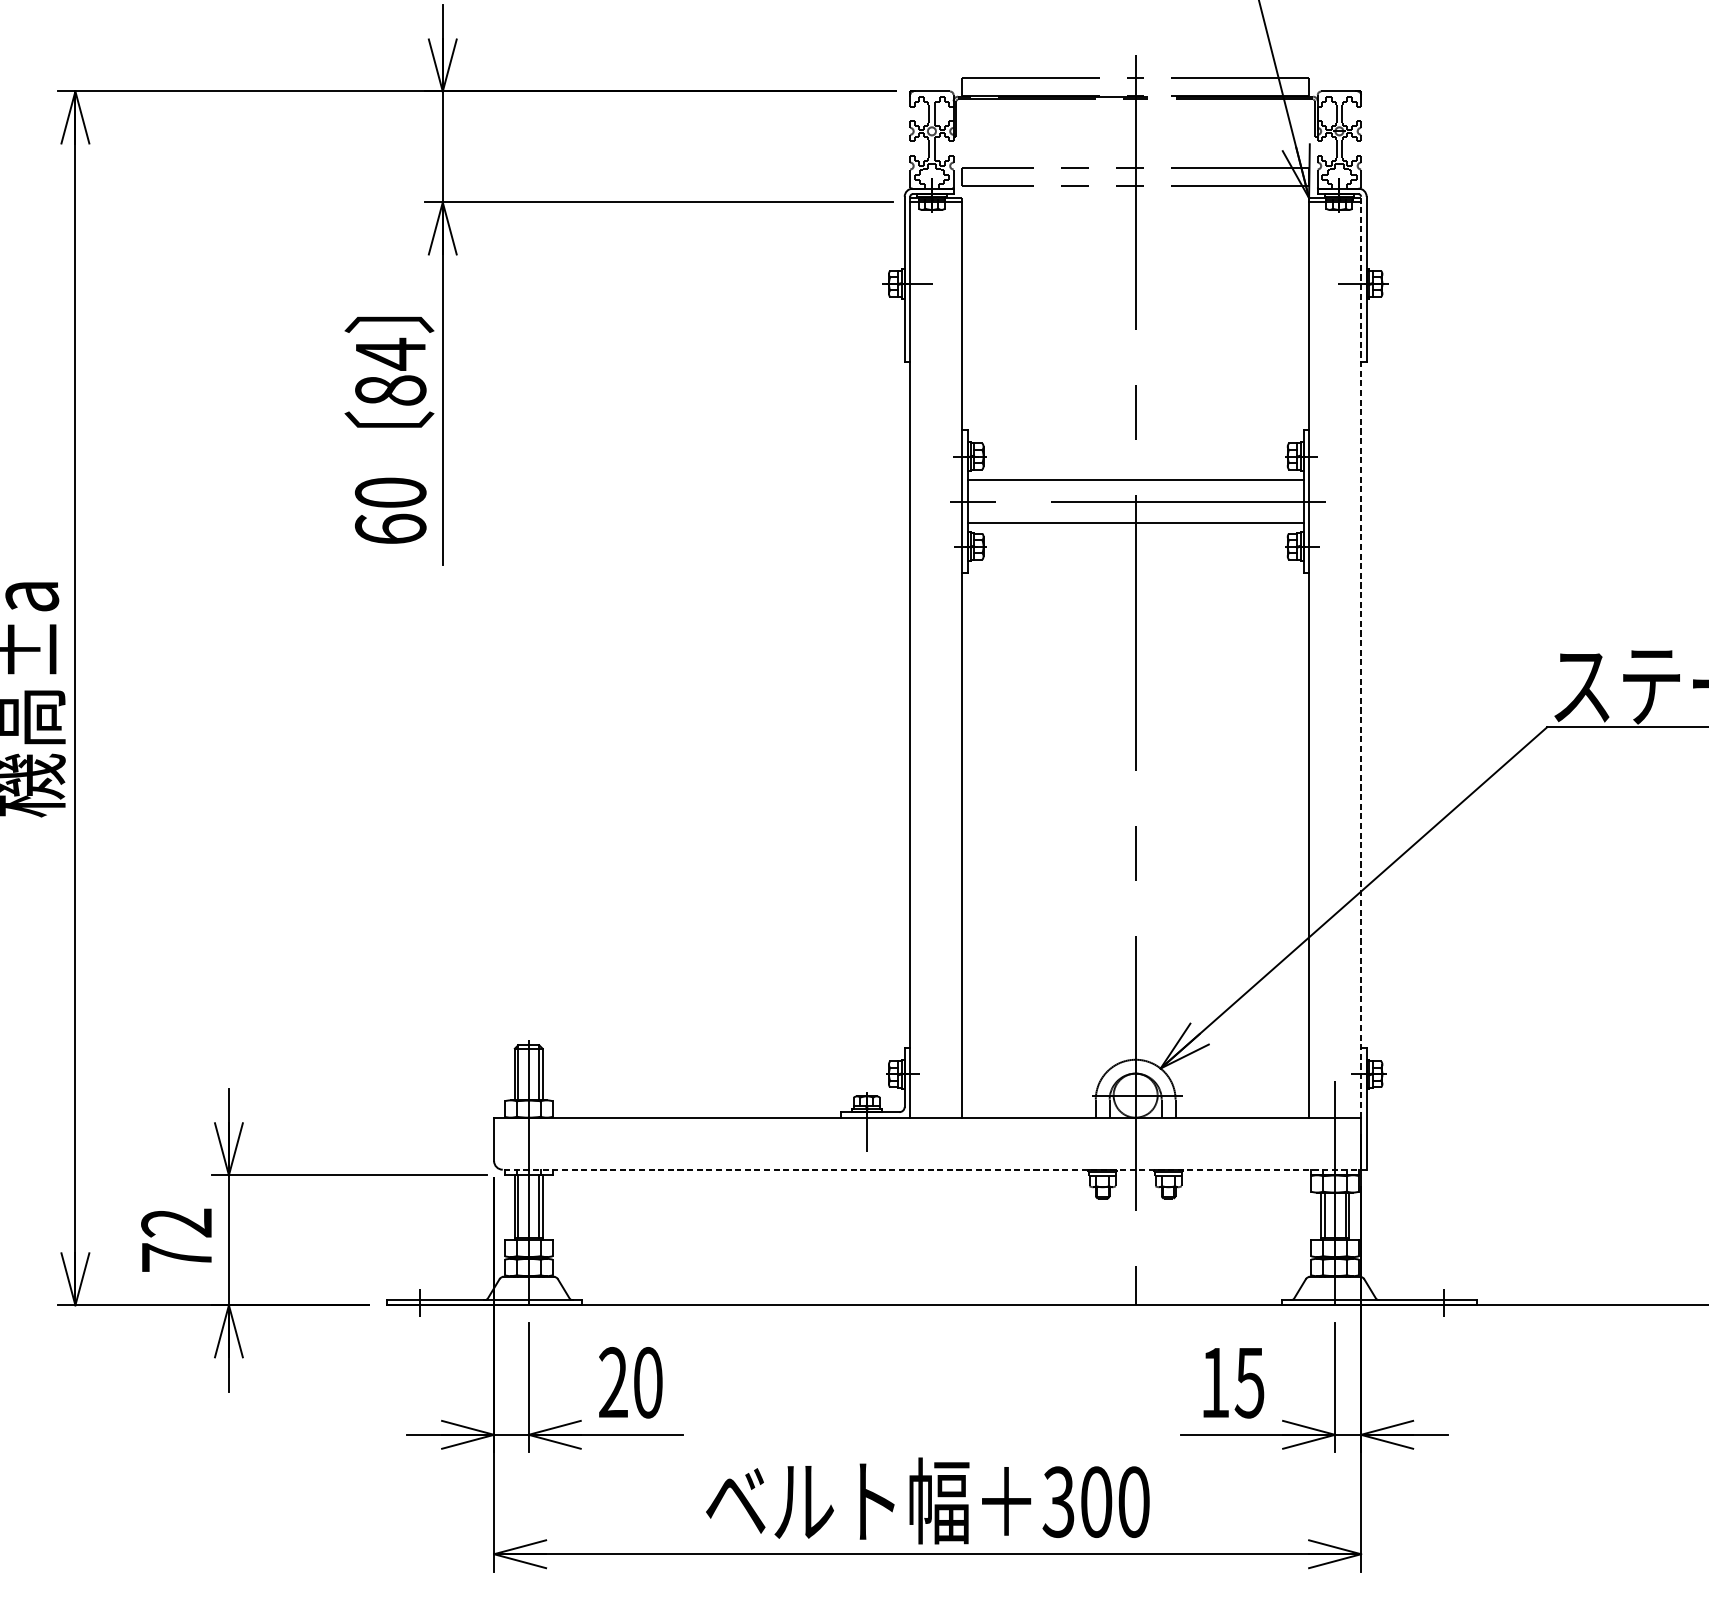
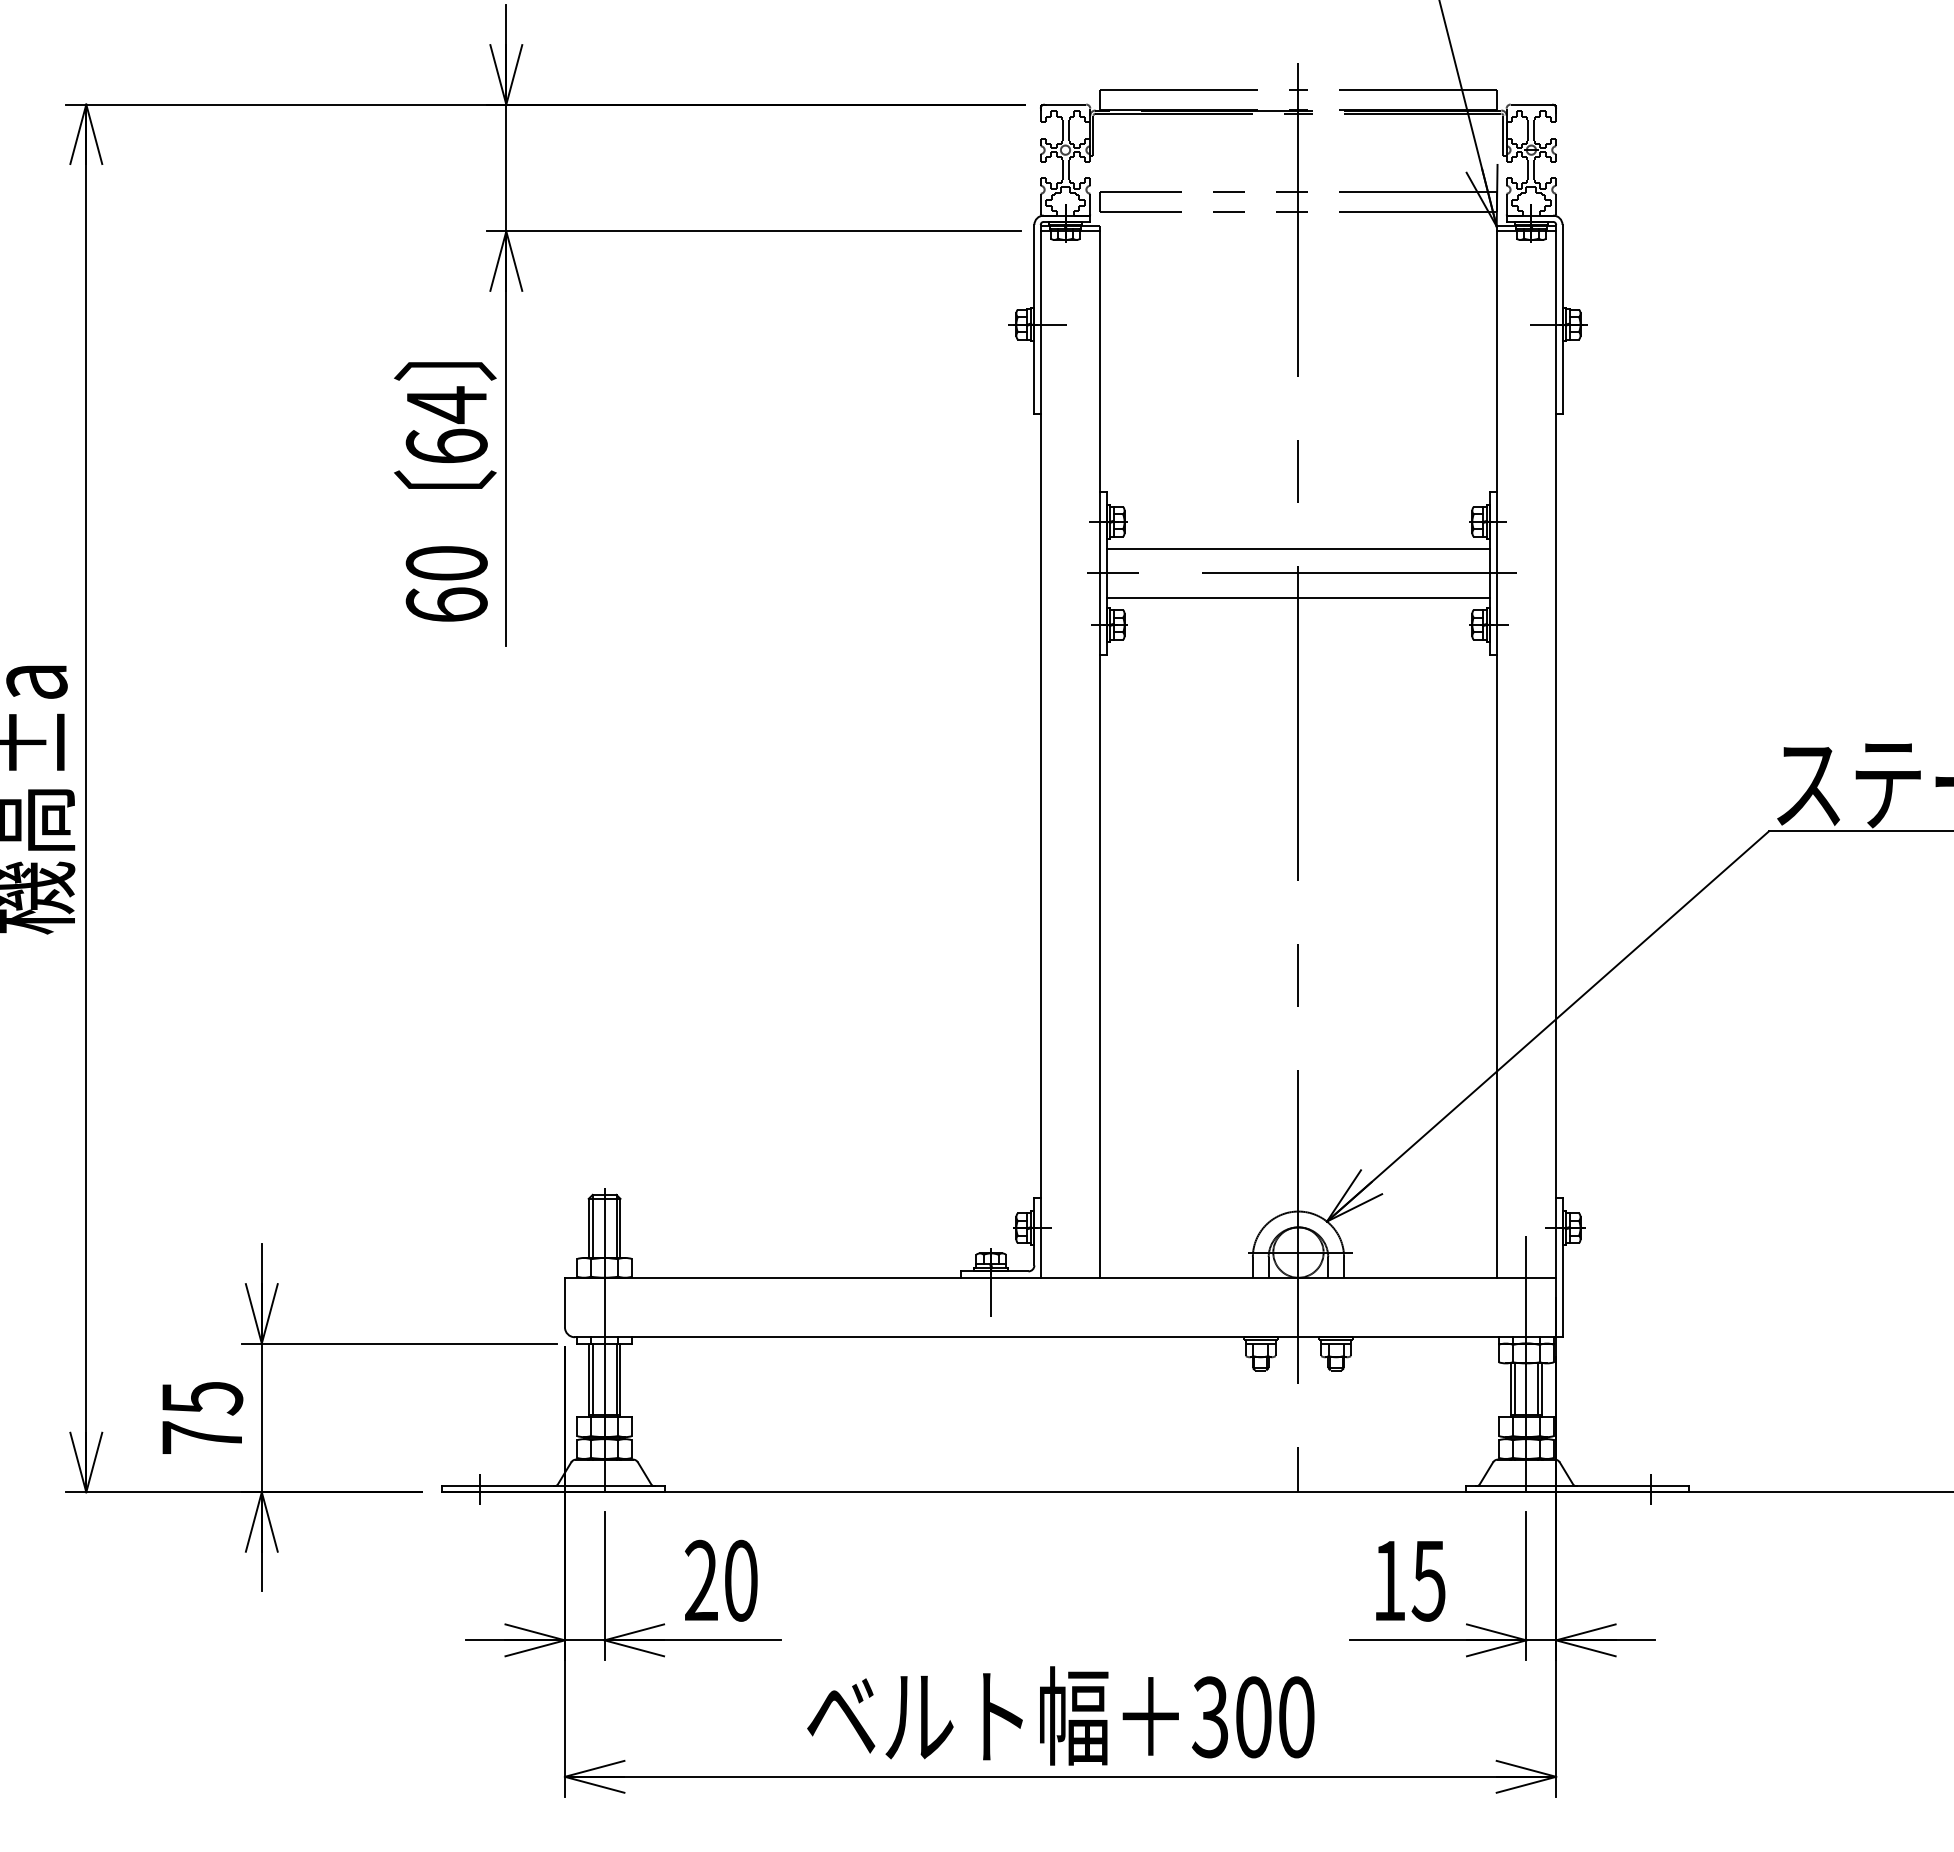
text: (390, 389) -> (446, 445), 84 -> 64
line: (1361, 656) -> (1556, 750), dashed -> solid
line: (934, 1169) -> (1068, 1337), dashed -> solid
text: (177, 1223) -> (202, 1398), 72 -> 75

